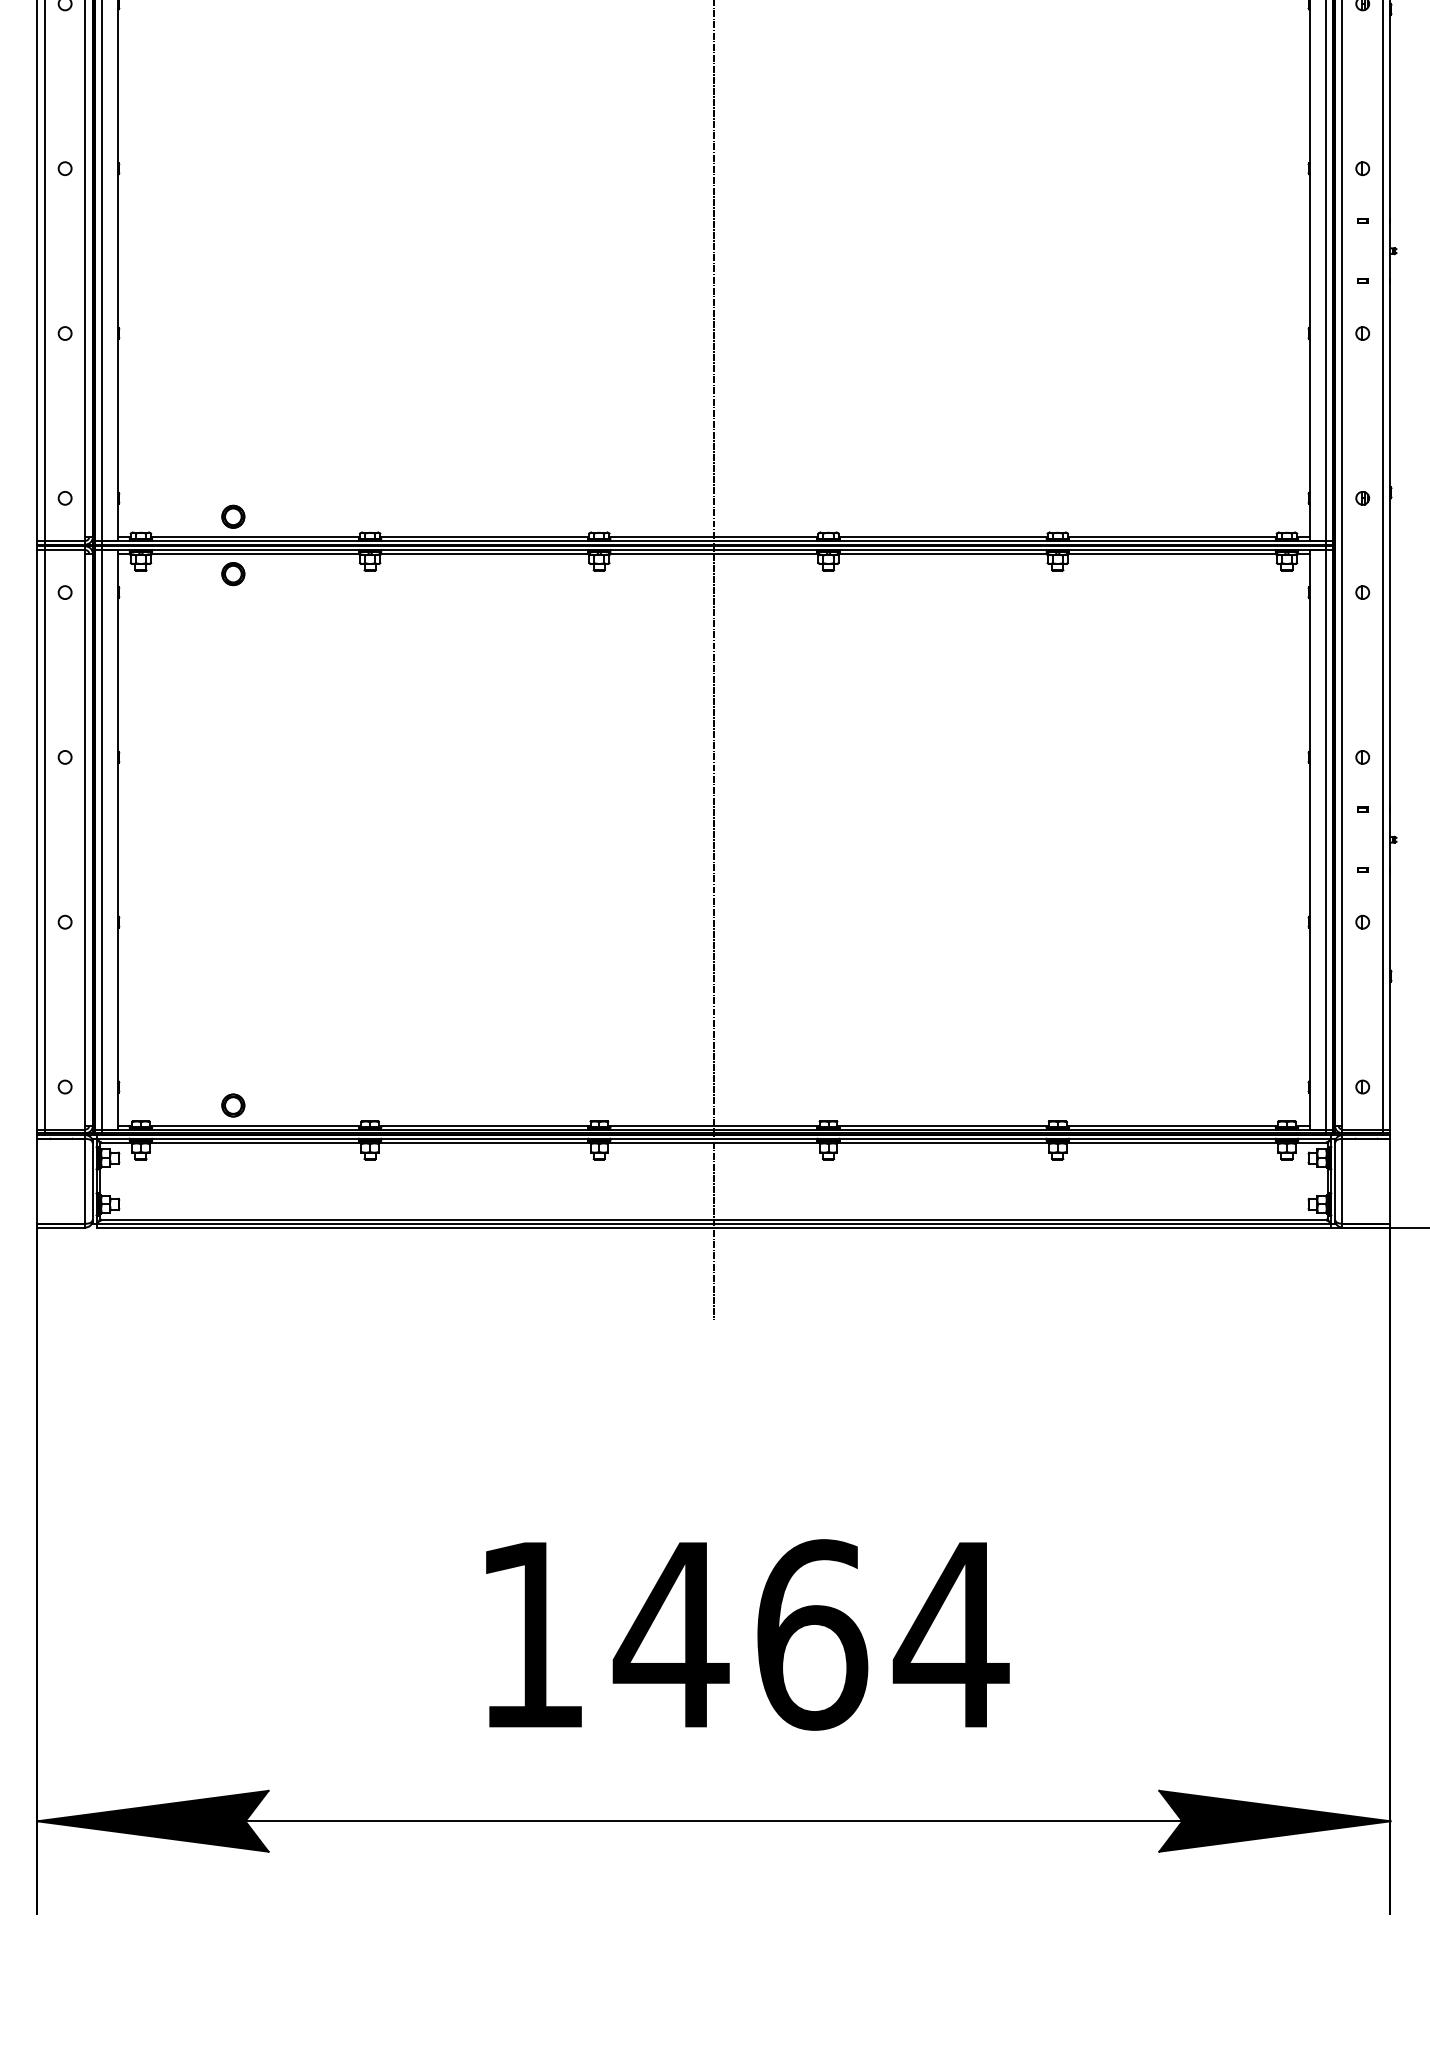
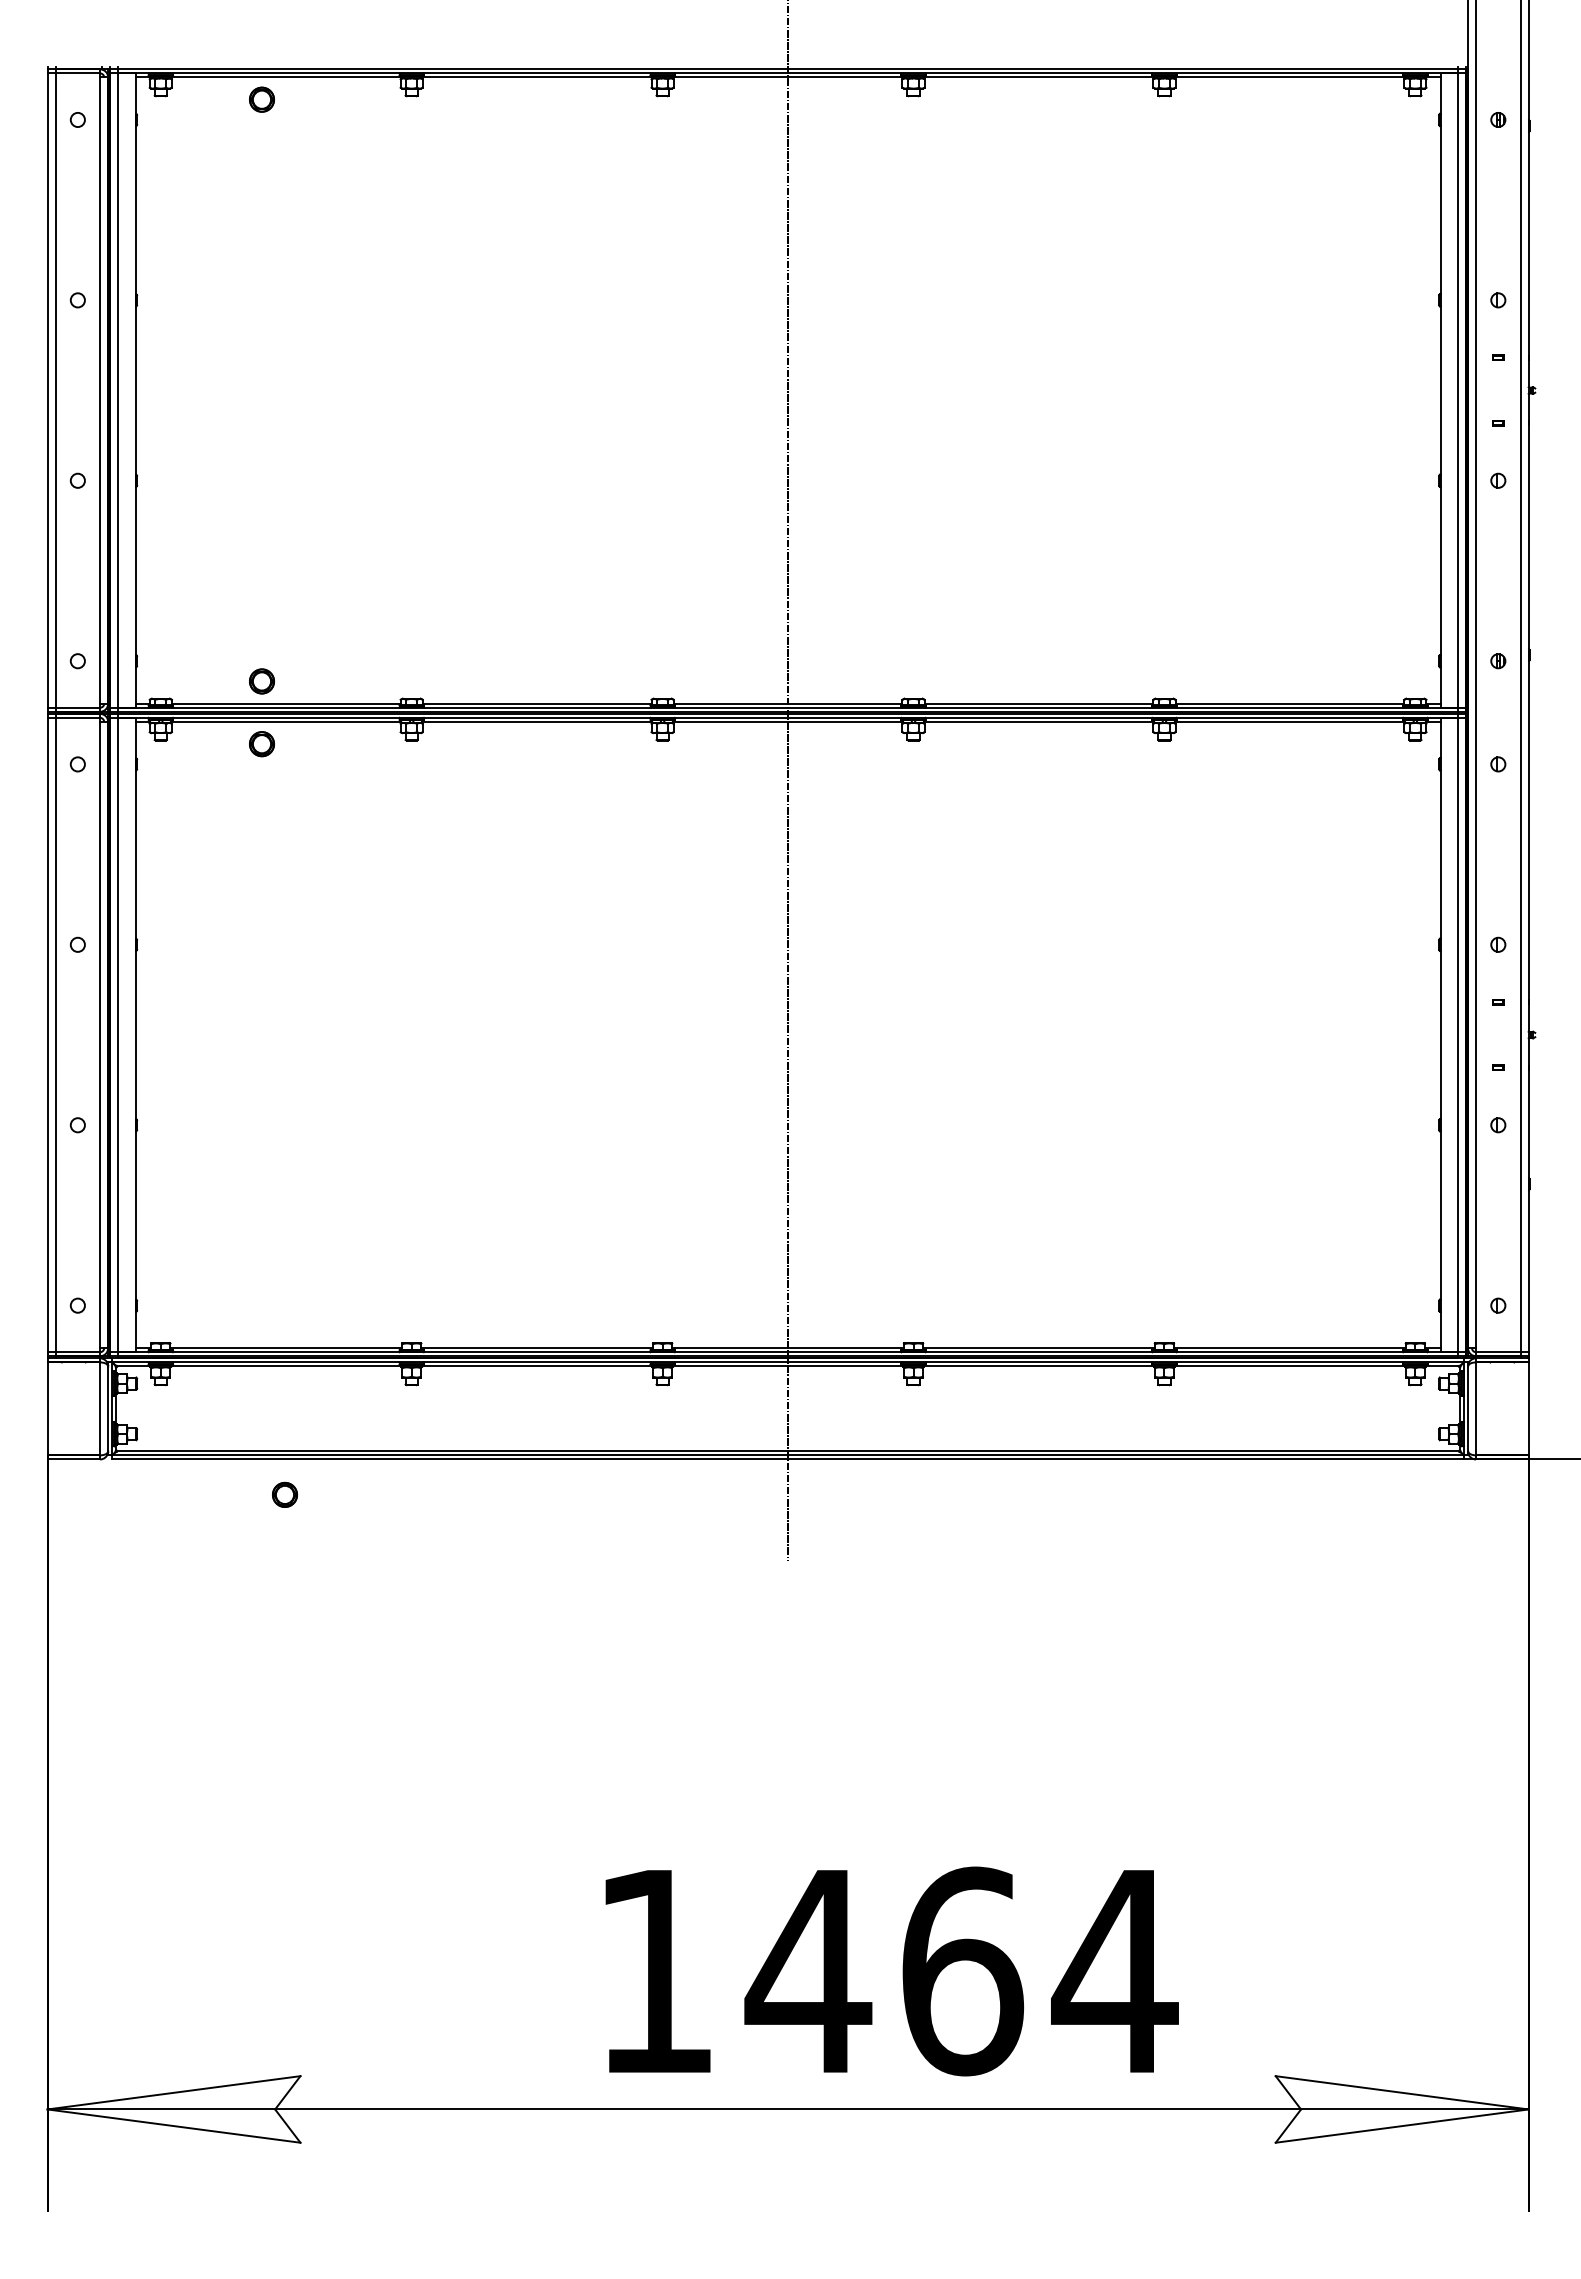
part: (232, 1105) -> (284, 1494), moved
text: (747, 1634) -> (891, 1971), moved
fill: (152, 1821) -> (173, 2109), removed
fill: (1274, 1821) -> (1401, 2109), removed

